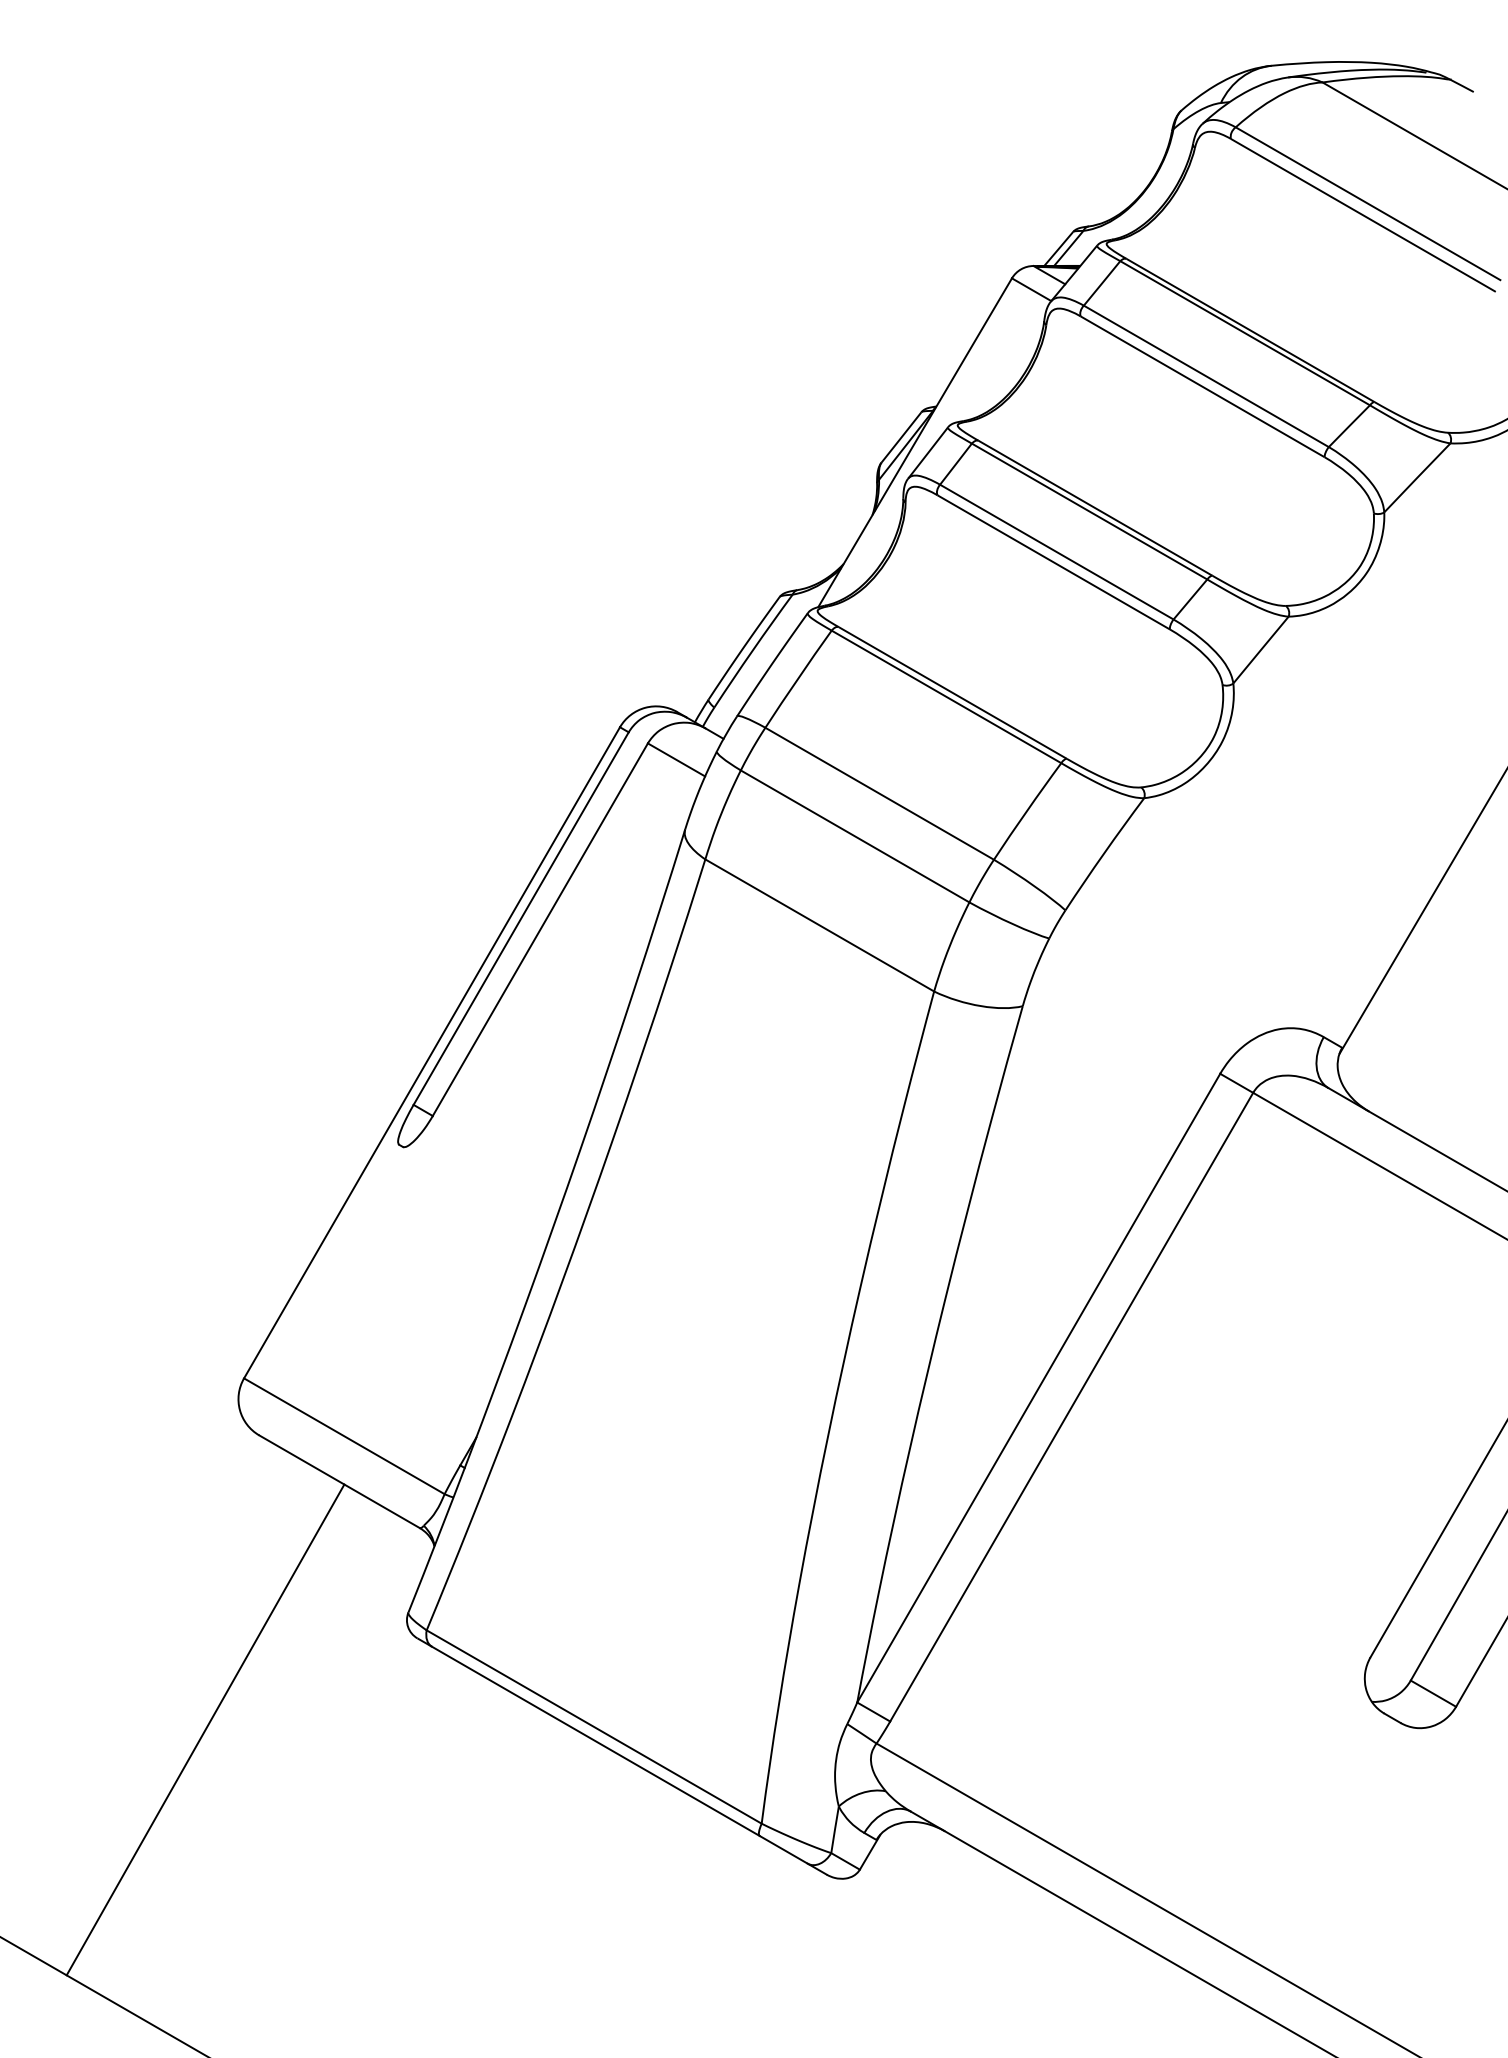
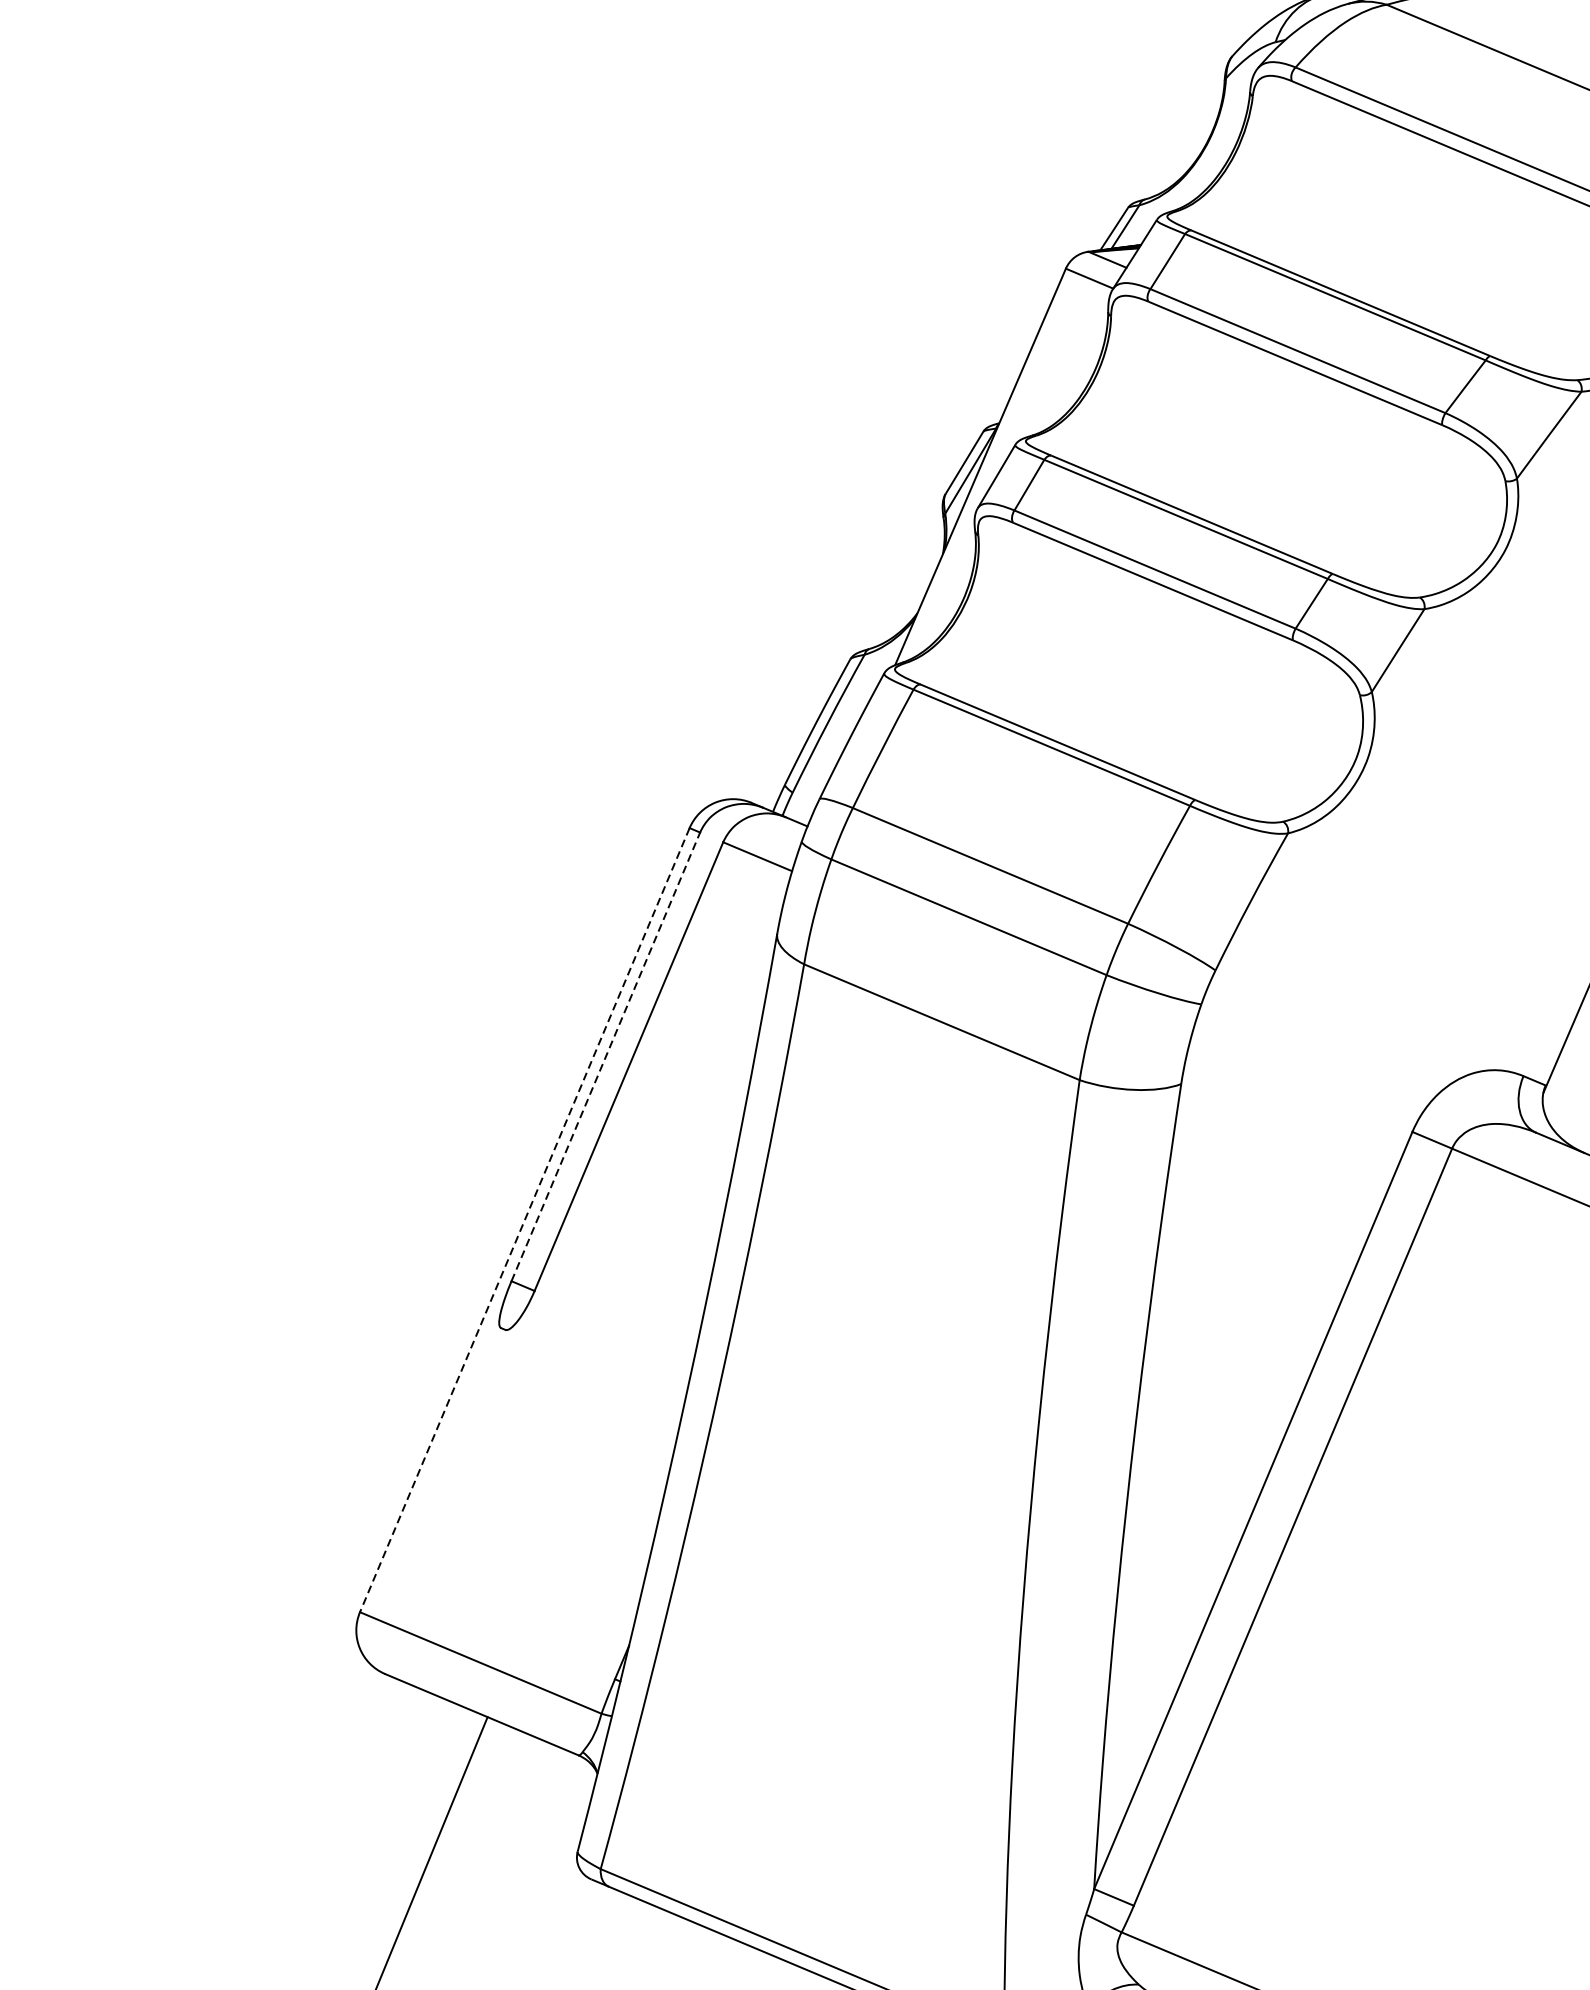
line: (521, 918) -> (606, 1056), solid -> dashed
line: (432, 1052) -> (525, 1219), solid -> dashed

